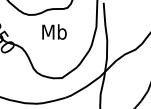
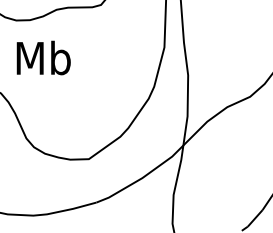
text: (54, 31) -> (43, 56), moved

